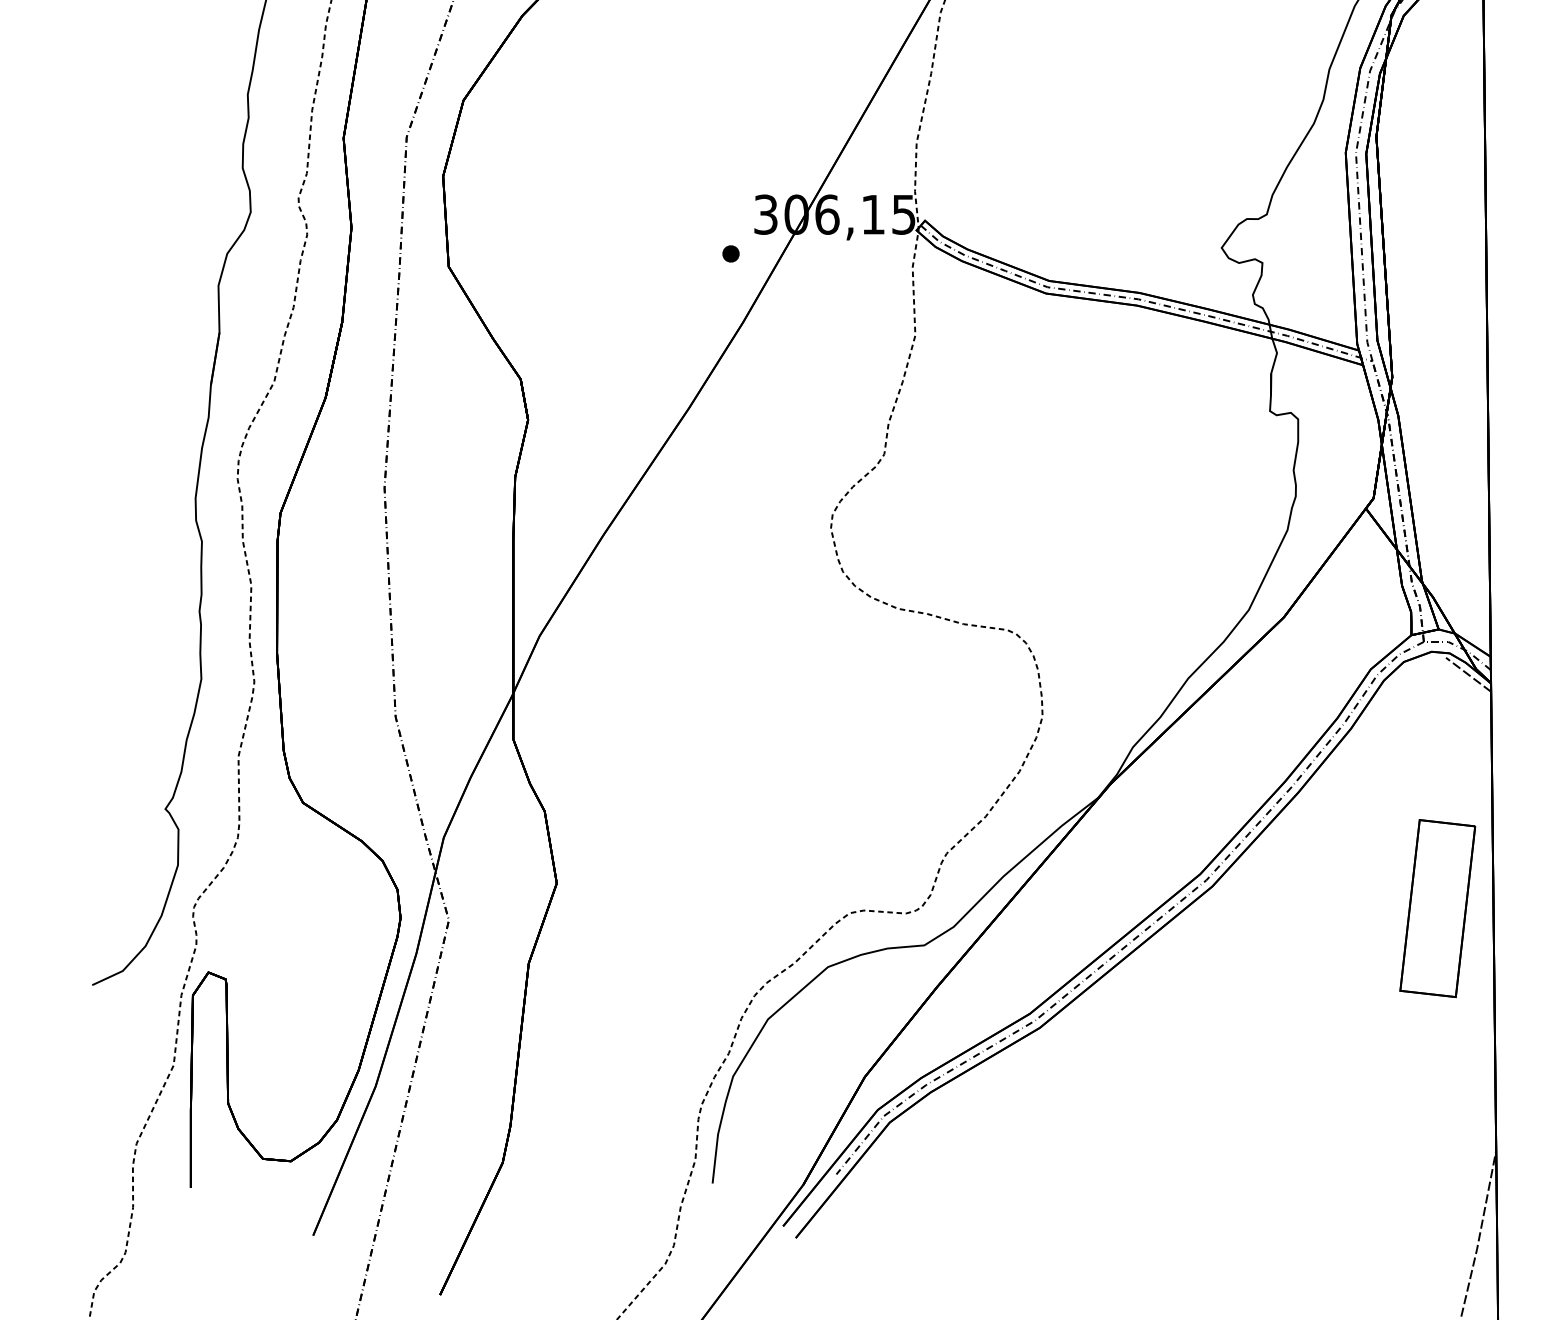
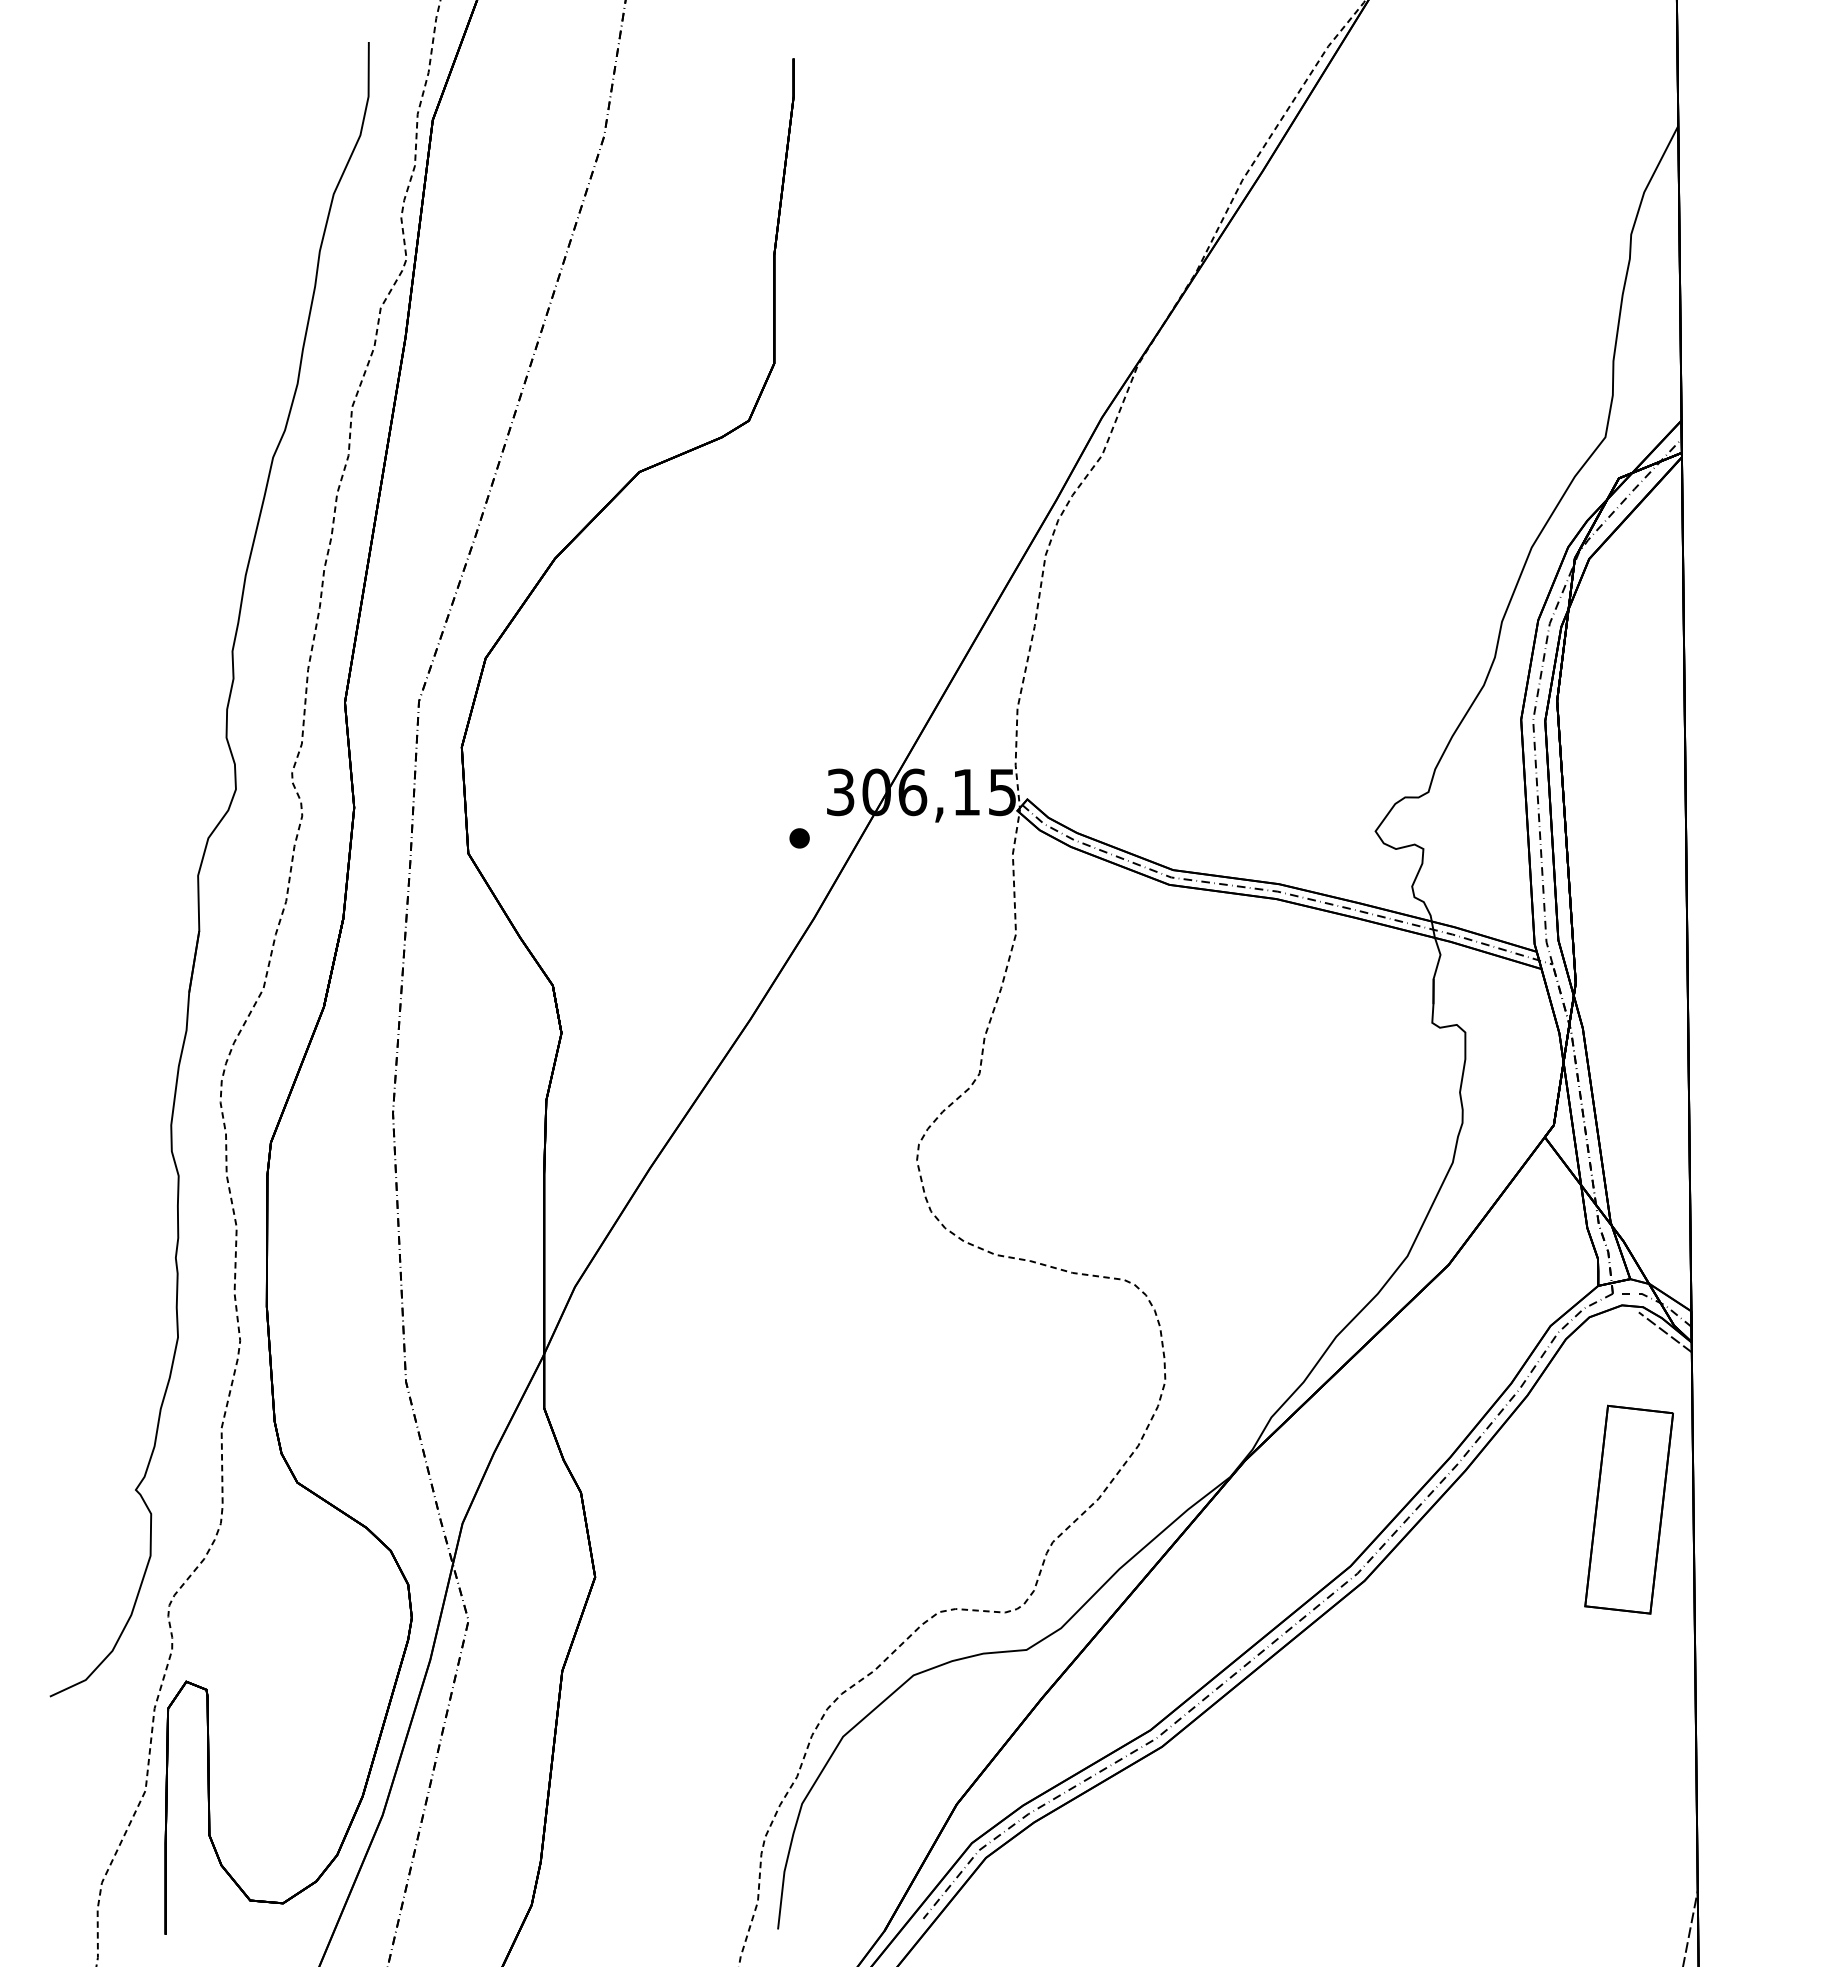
part: (1437, 908) -> (1628, 1509), moved

